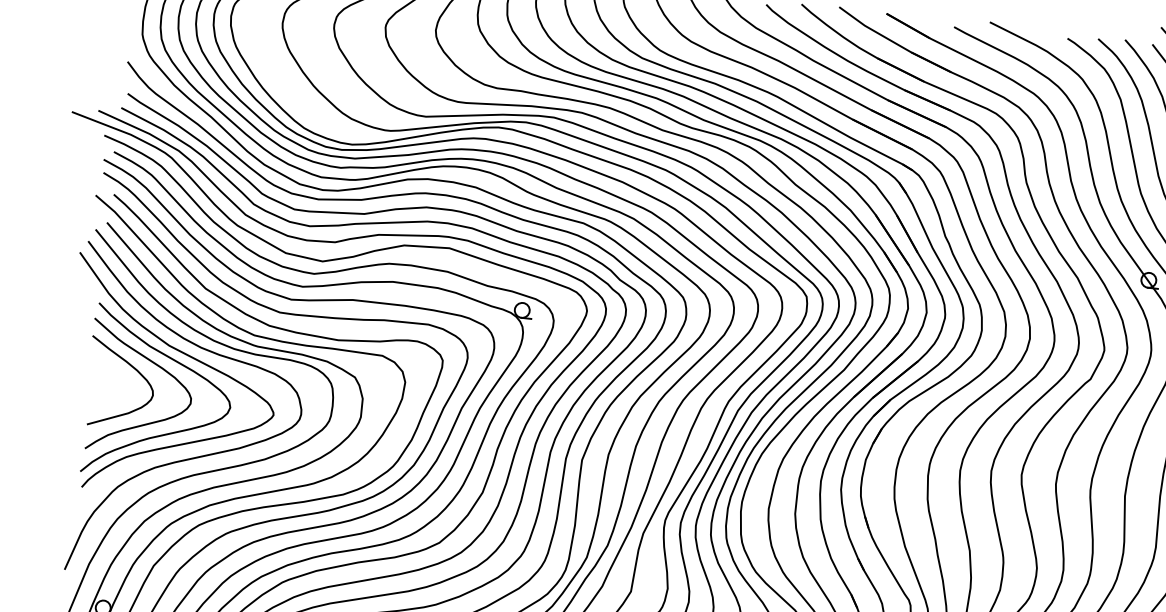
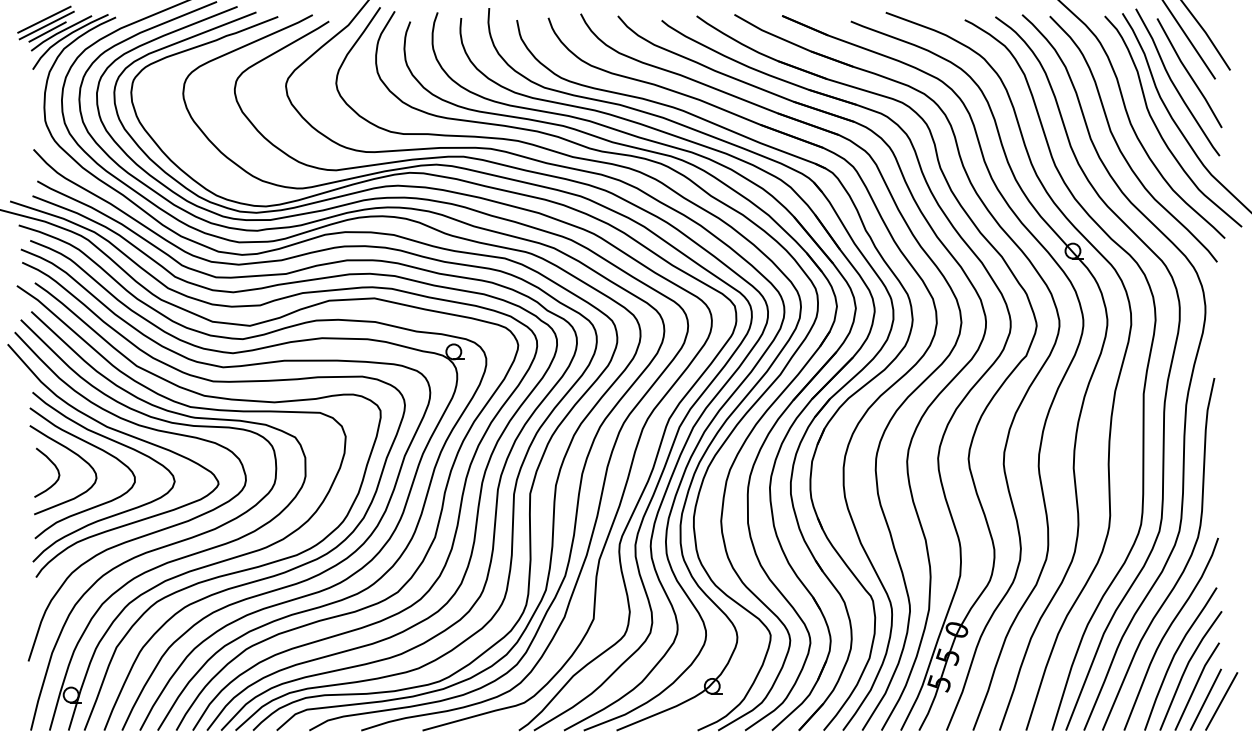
curve: (113, 381) -> (55, 468), added

